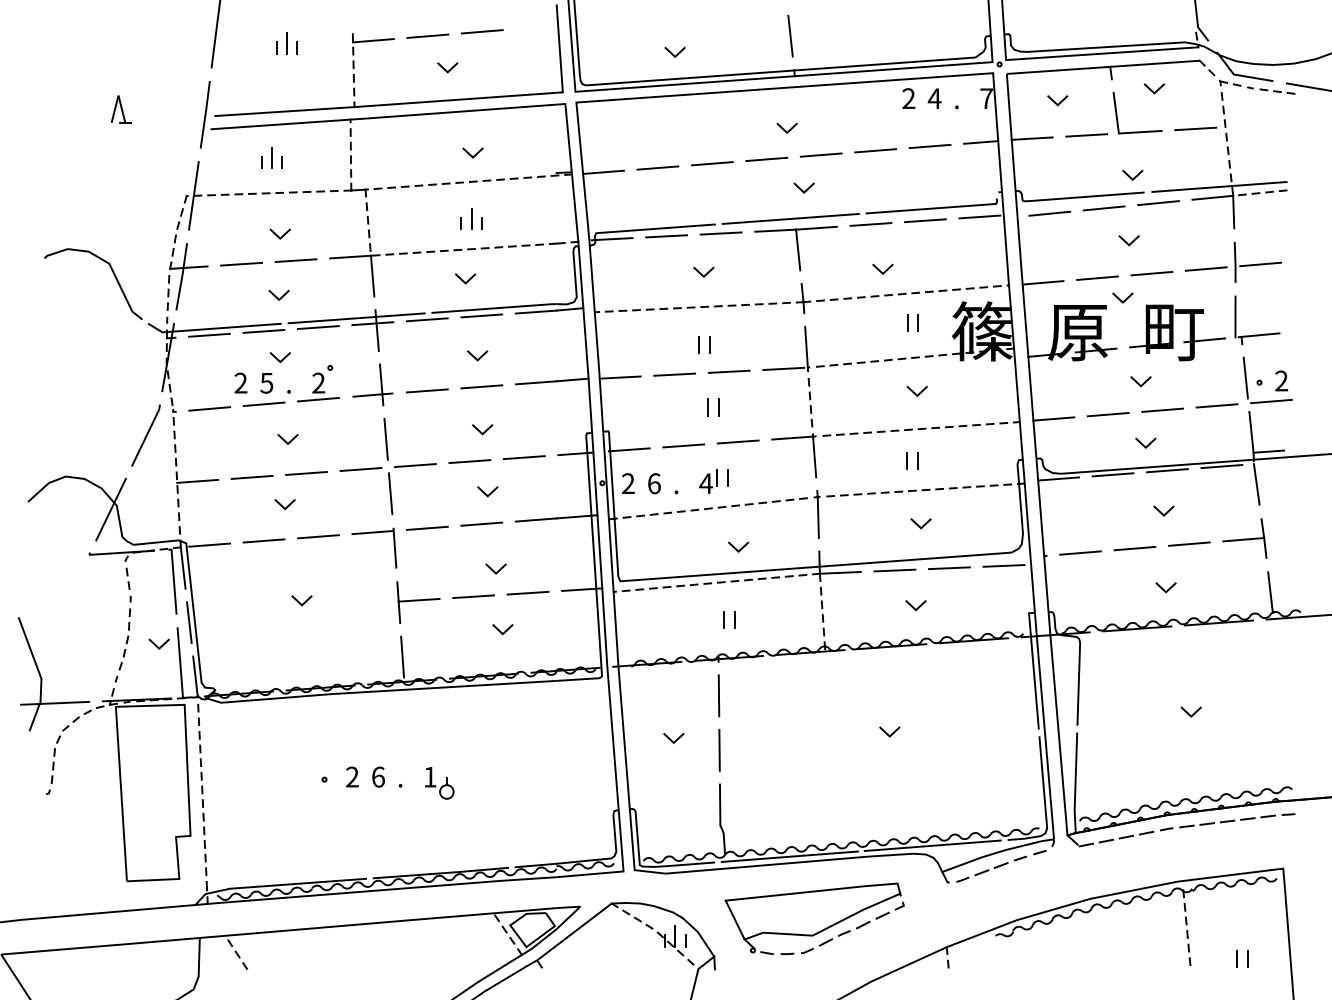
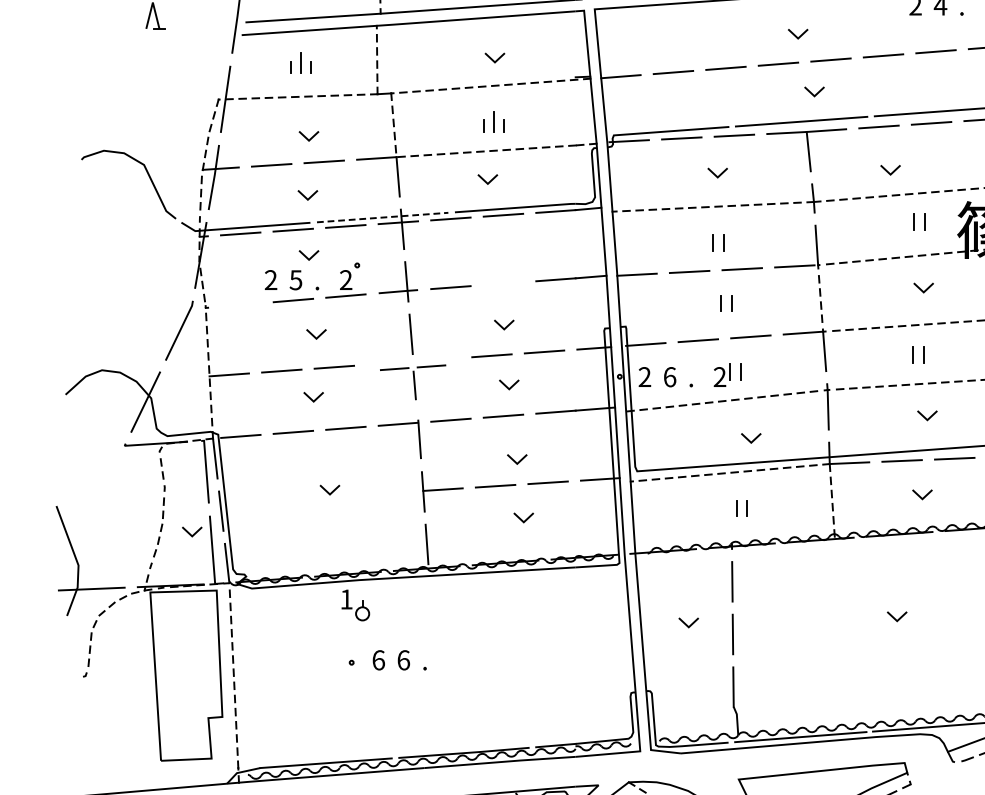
line: (357, 318) -> (383, 217), solid -> dashed
line: (476, 357) -> (498, 255), removed
line: (481, 386) -> (503, 283), removed
line: (209, 408) -> (240, 304), removed
text: (706, 483) -> (720, 376), 4 -> 2
part: (387, 488) -> (412, 381), size x0.7
text: (352, 776) -> (378, 659), 2 -> 6
part: (439, 783) -> (355, 605), moved

